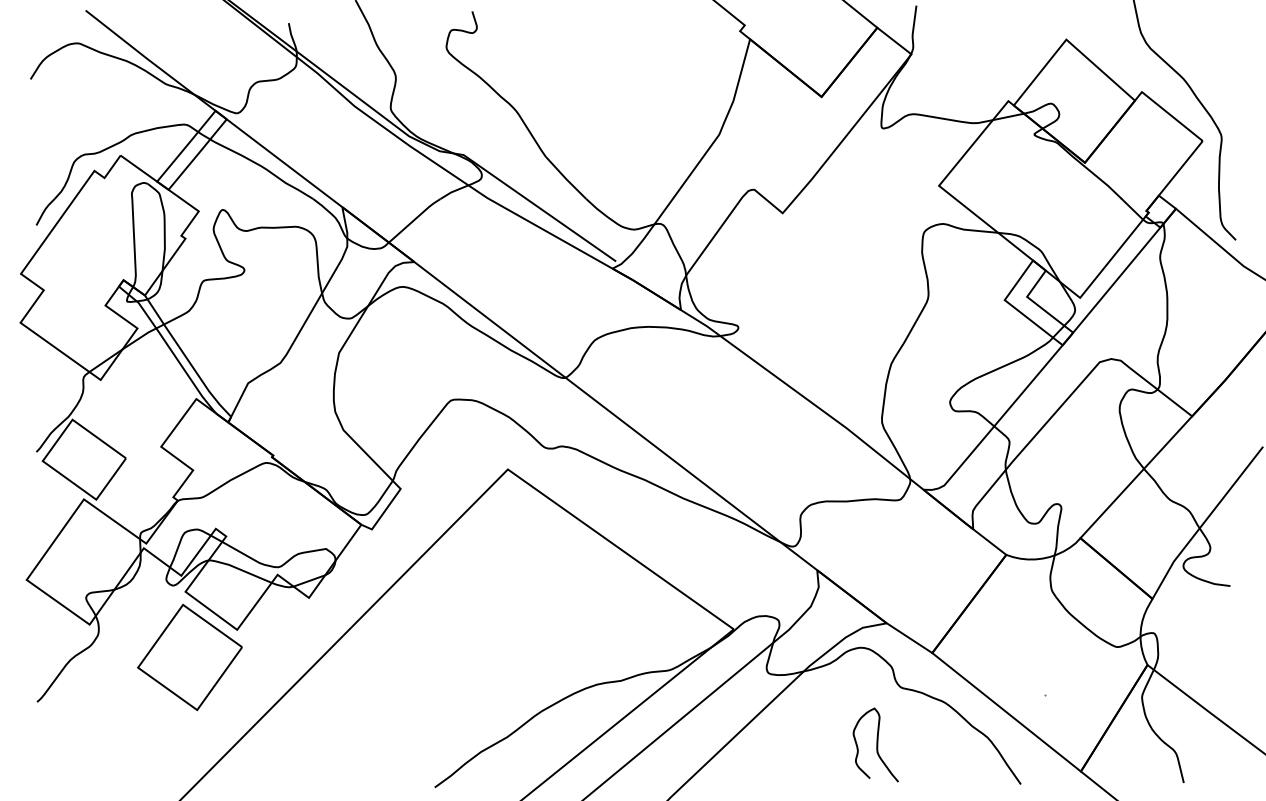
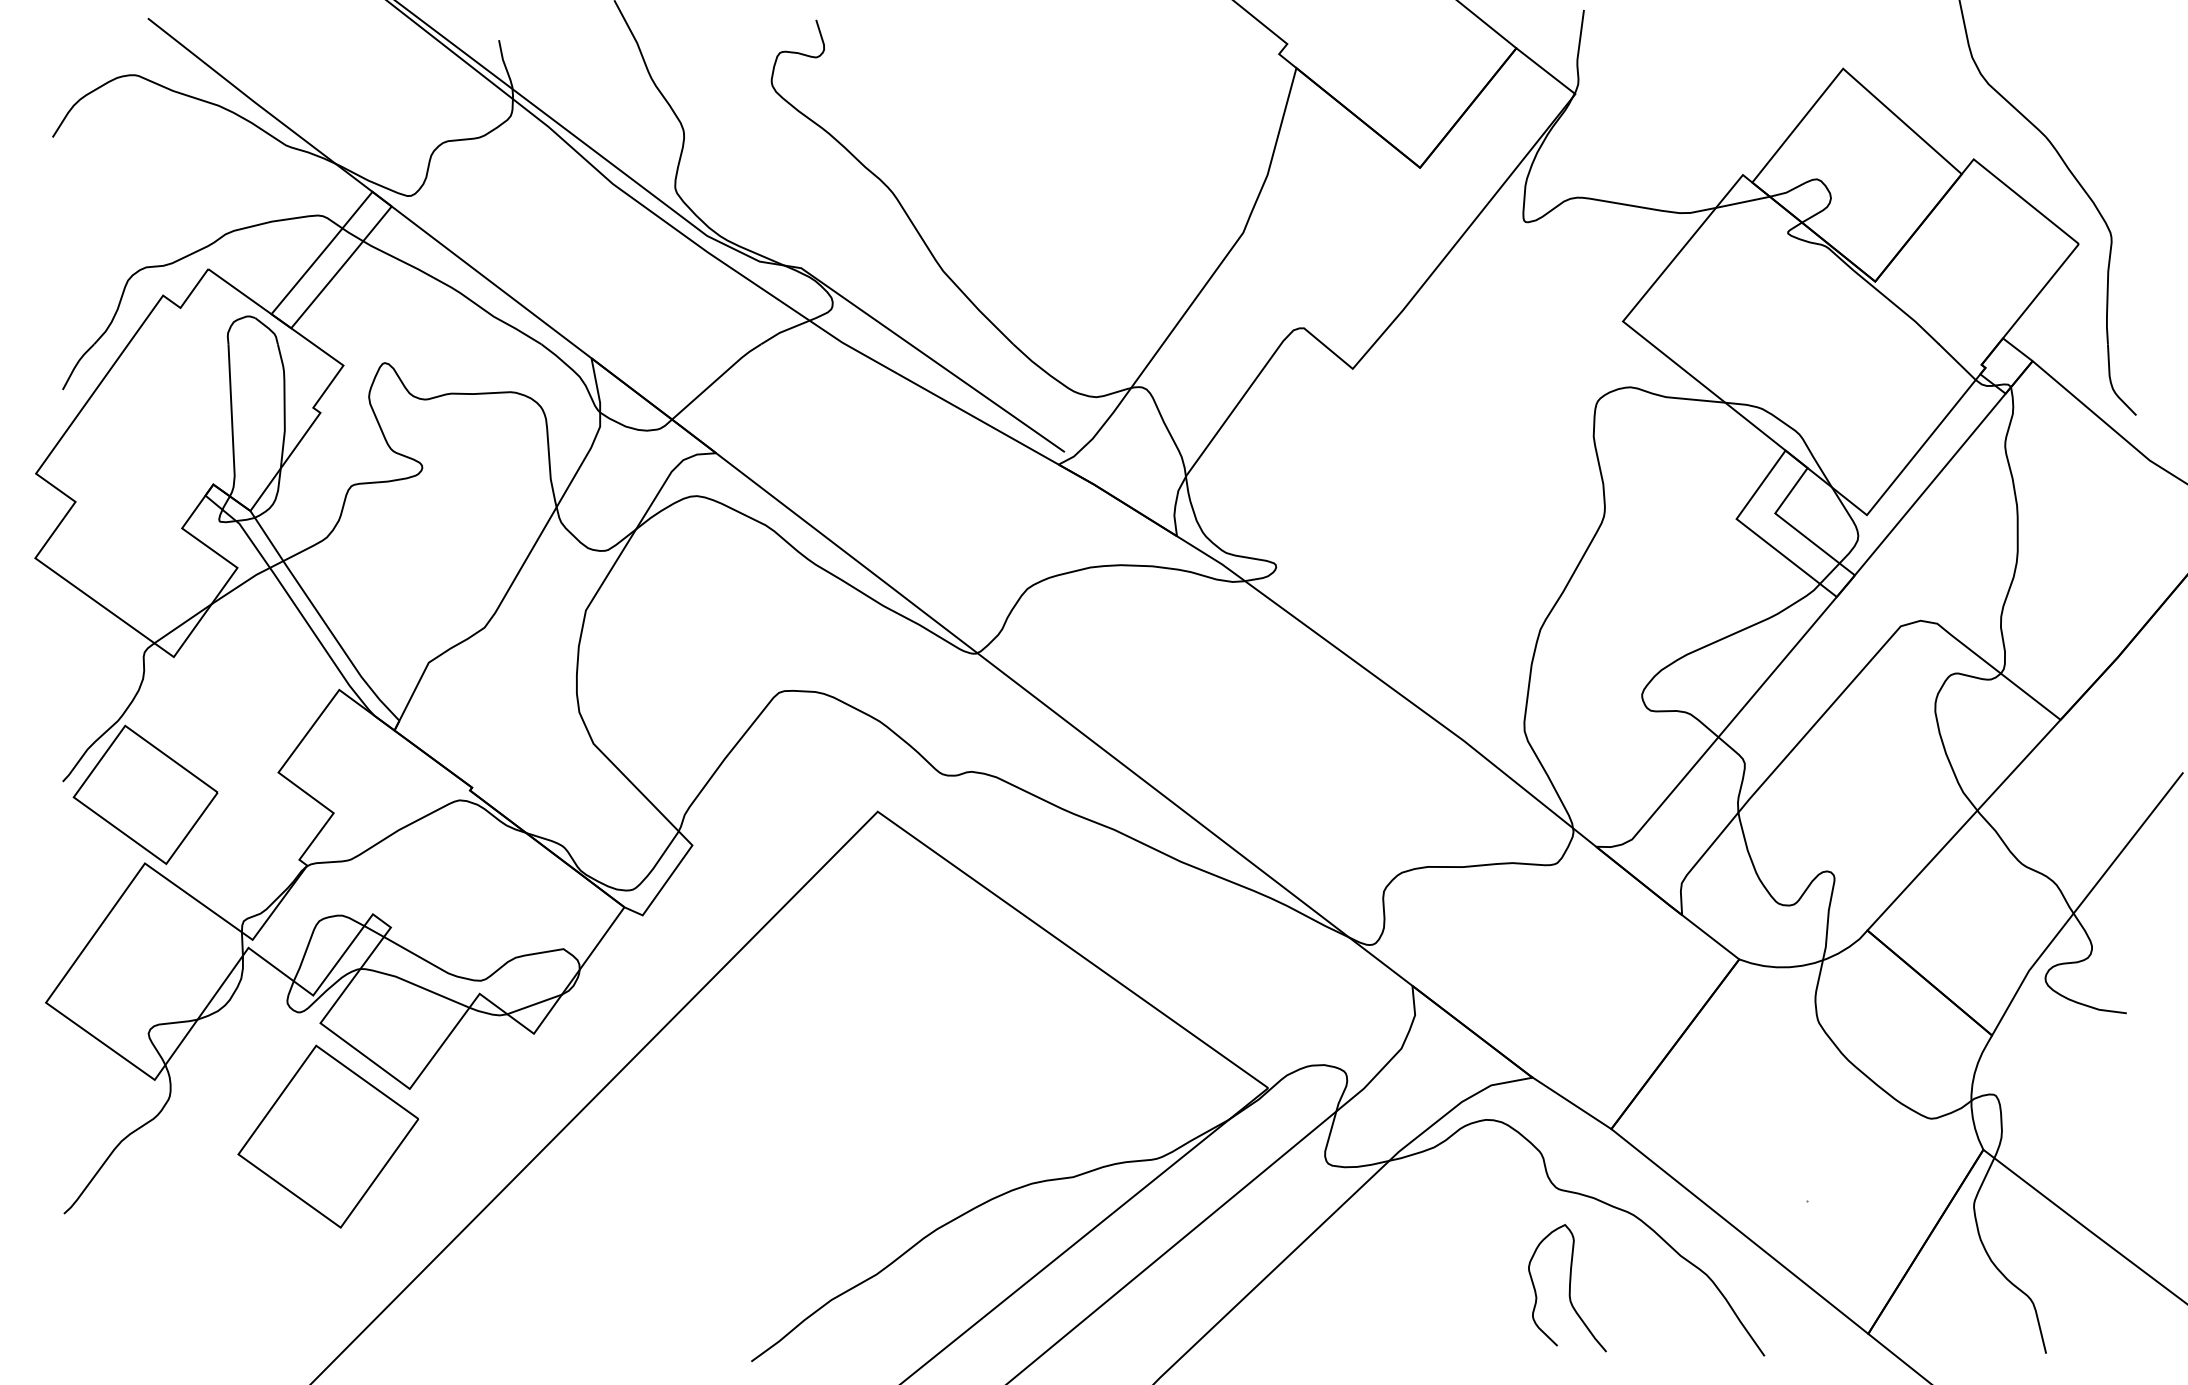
curve: (876, 744) -> (1568, 1287), moved

